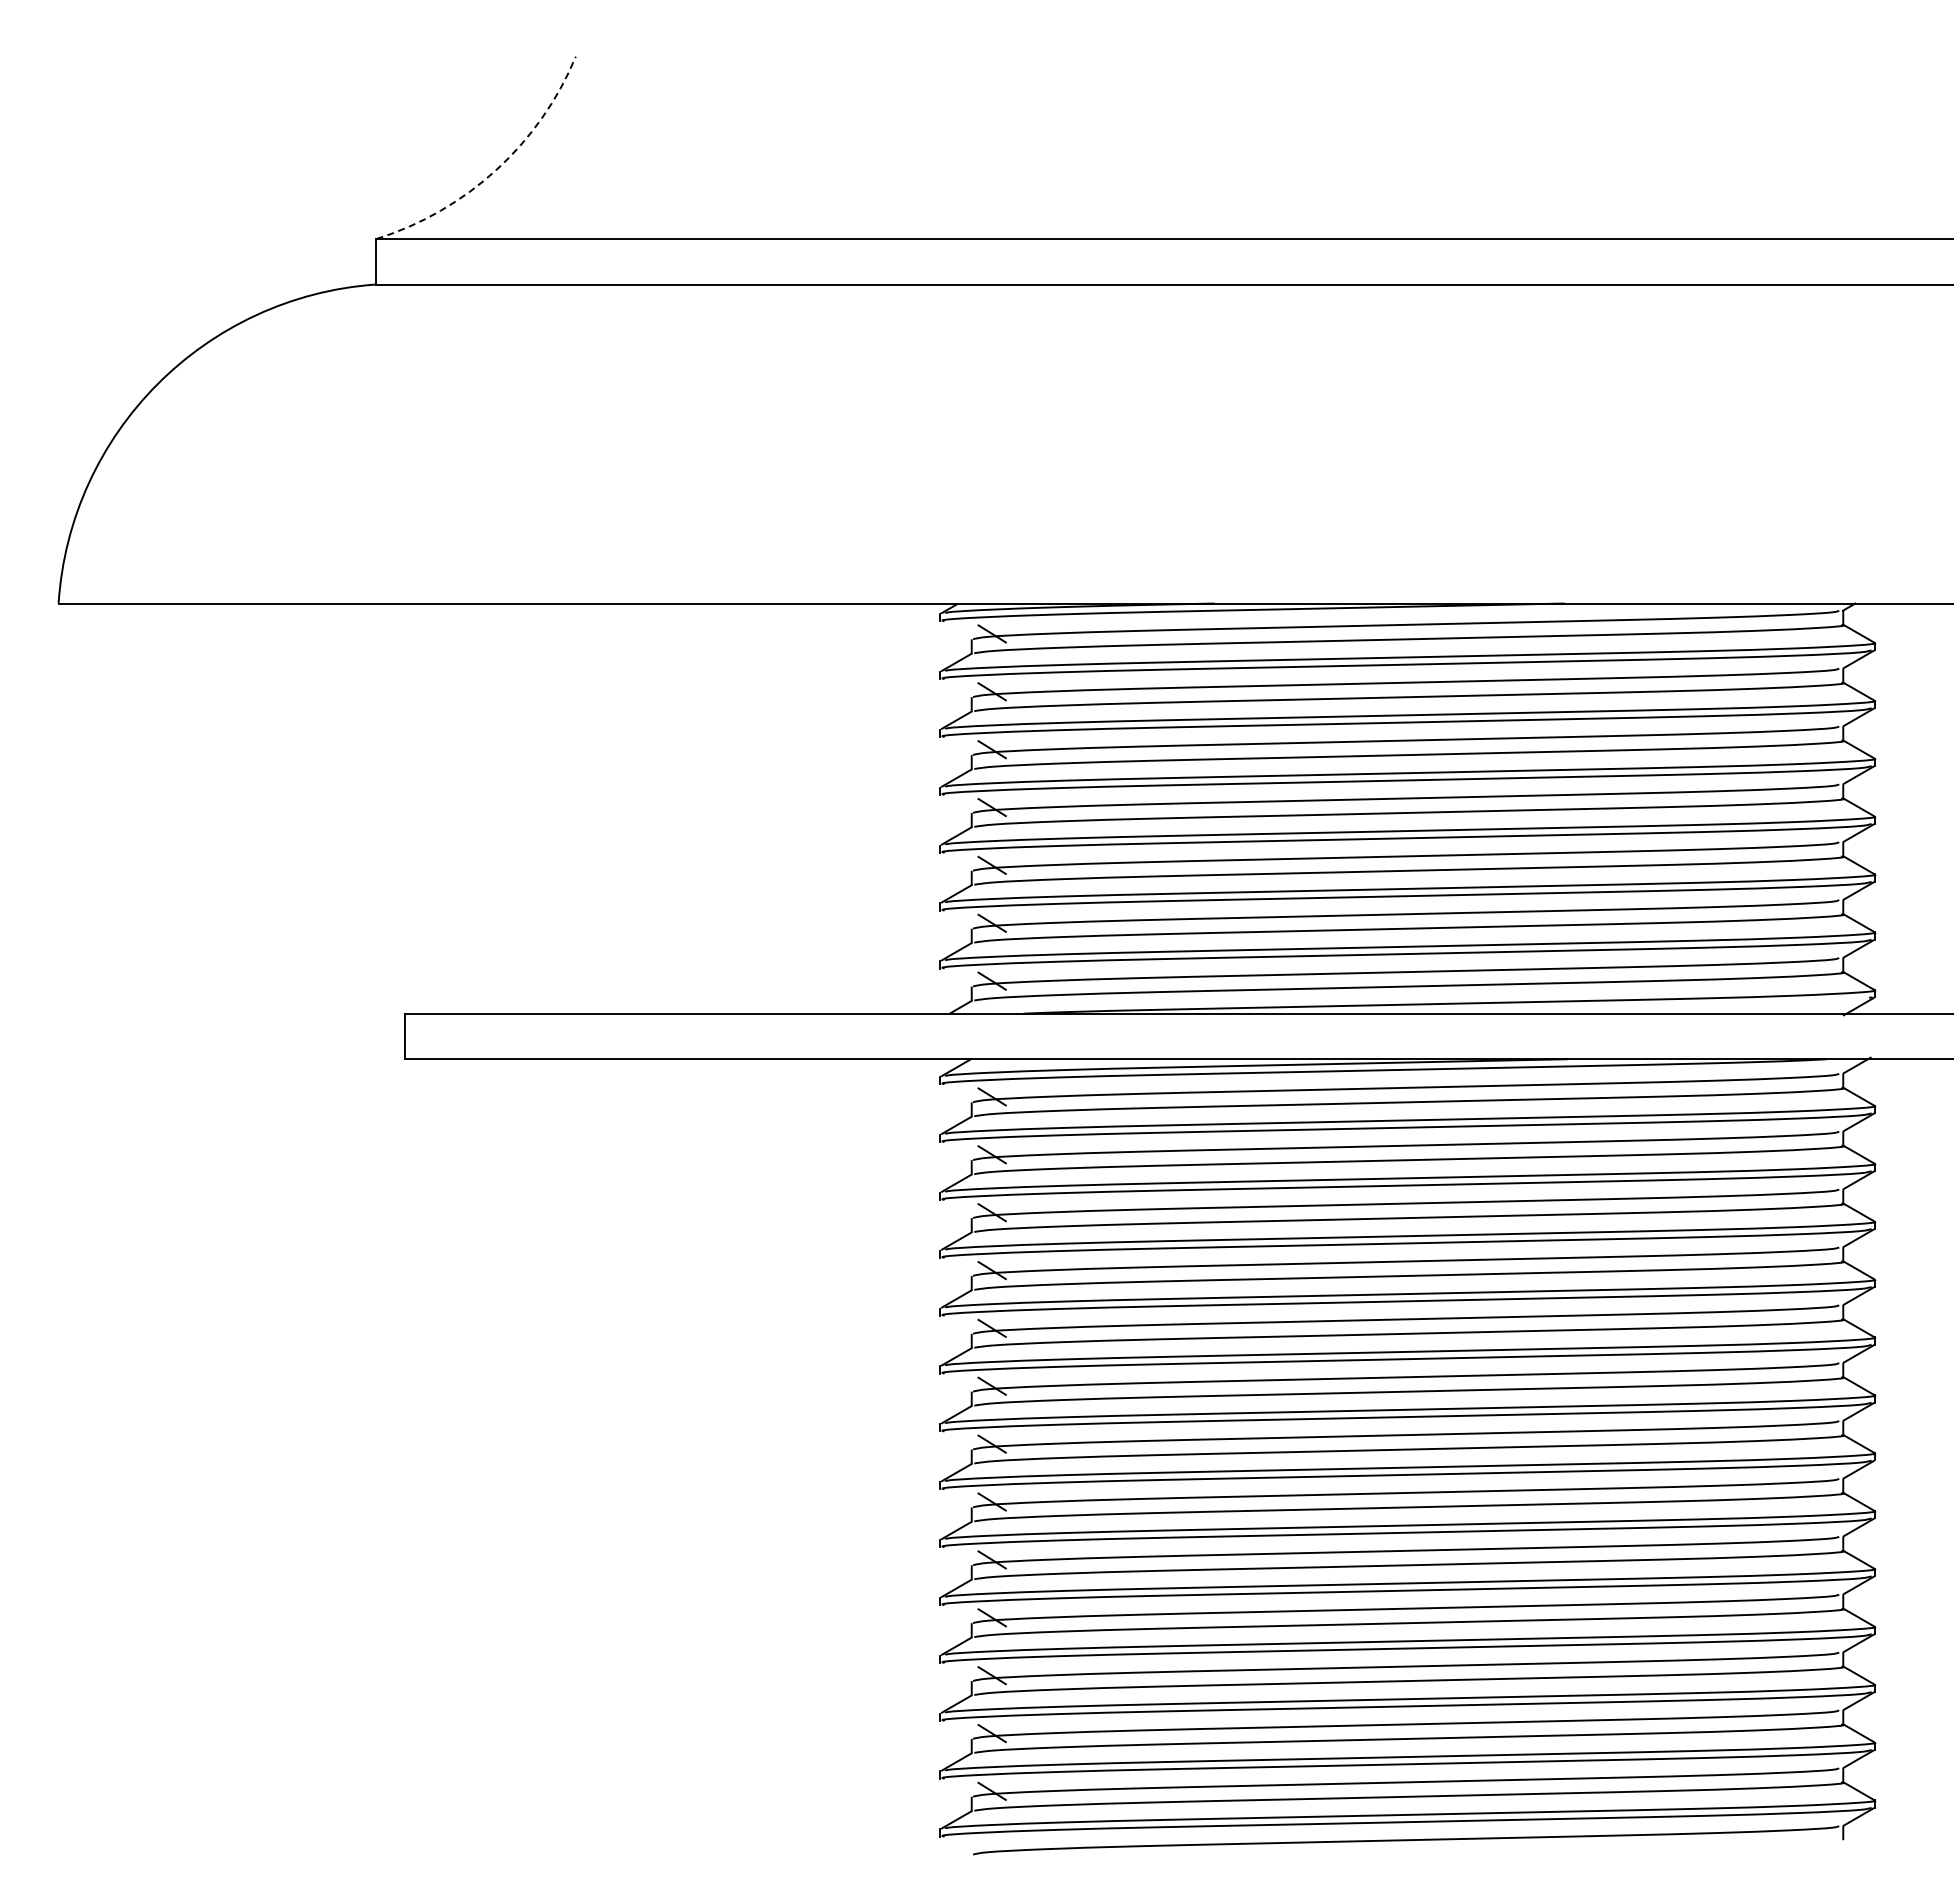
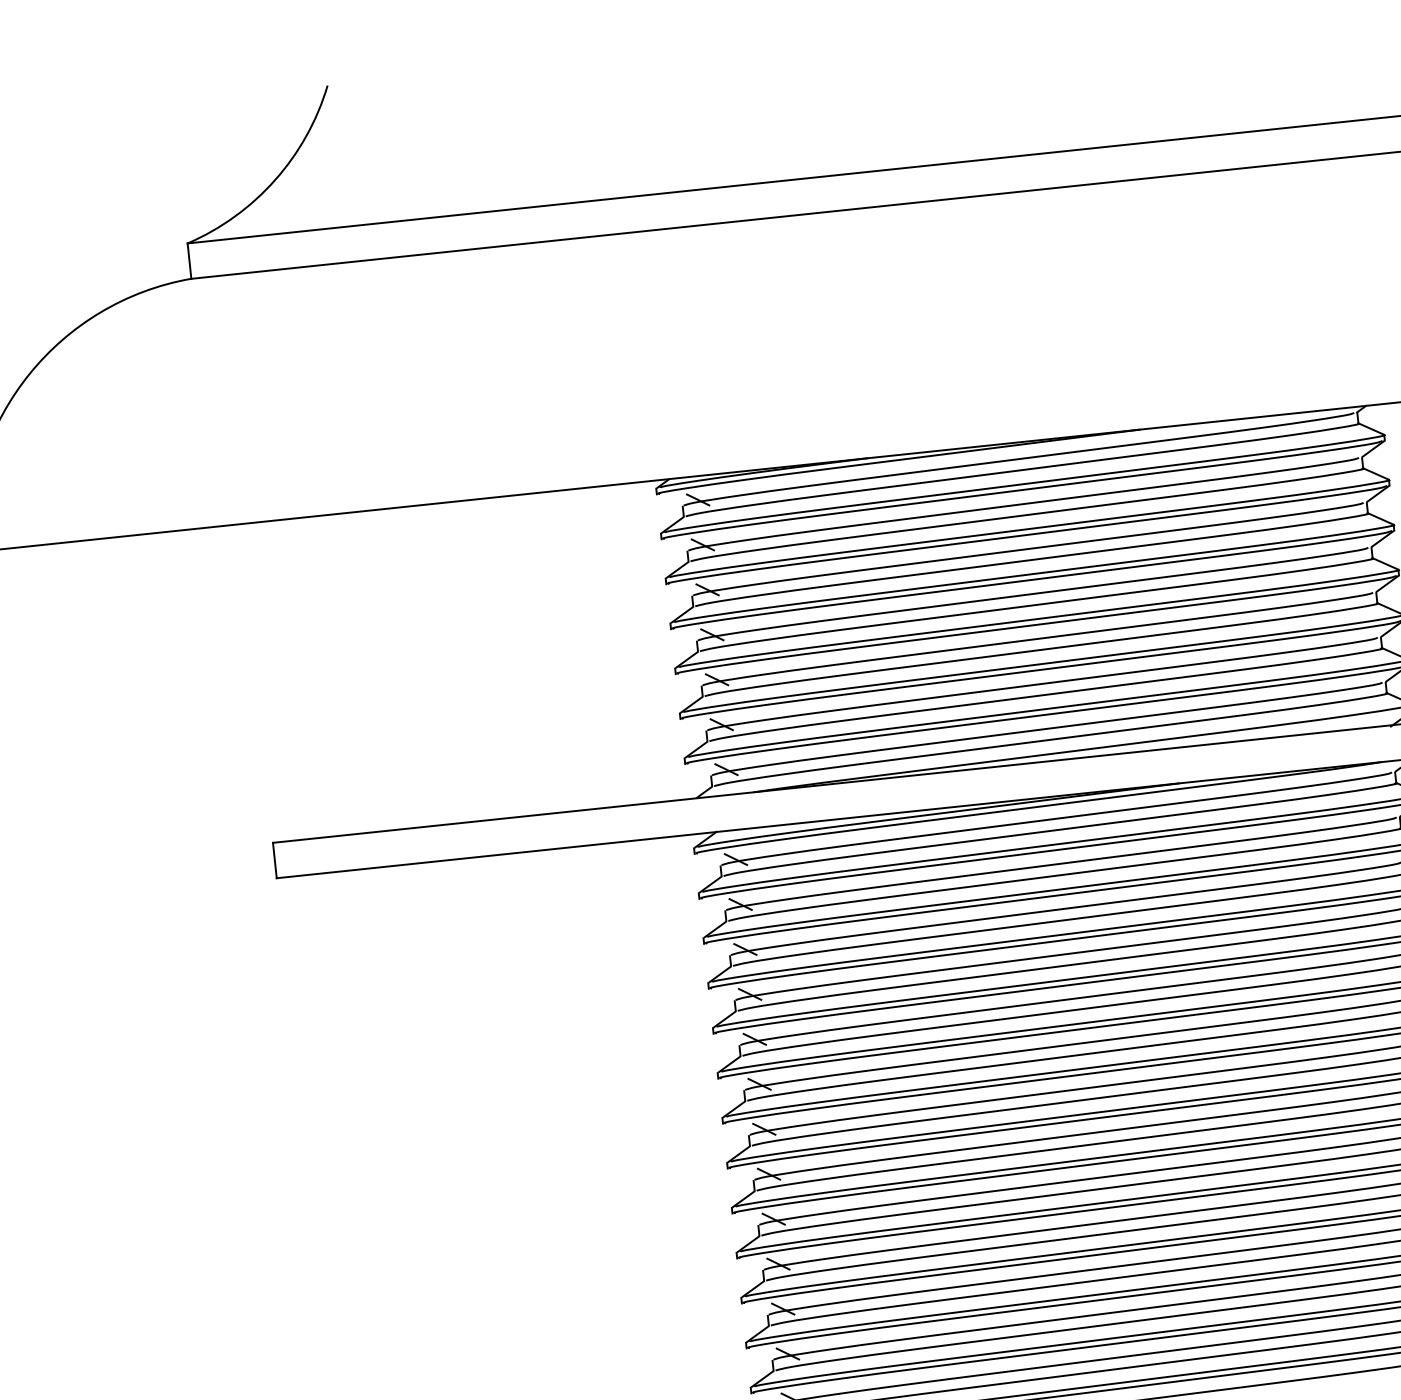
arc: (496, 169) -> (275, 179), dashed -> solid

